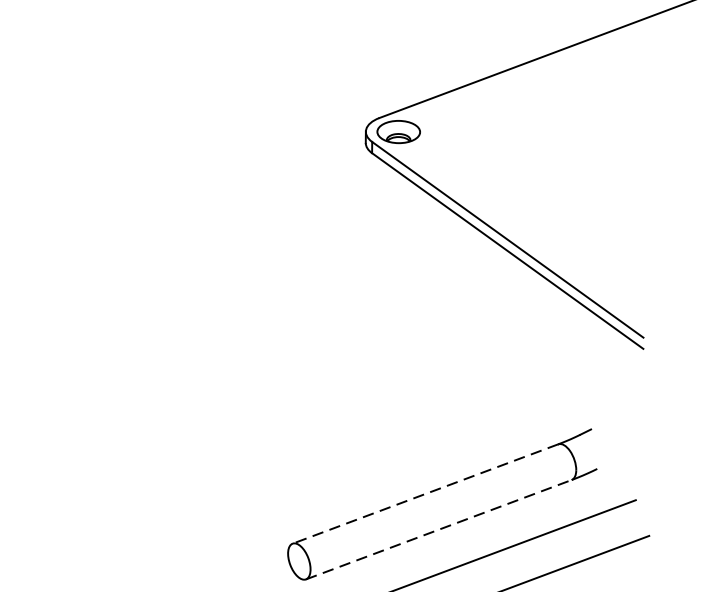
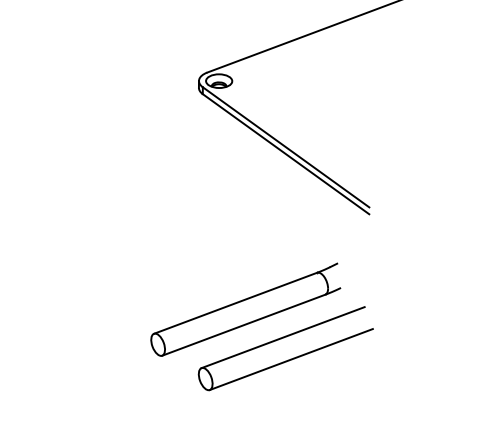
line: (425, 494) -> (235, 303), dashed -> solid
line: (440, 530) -> (244, 325), dashed -> solid

